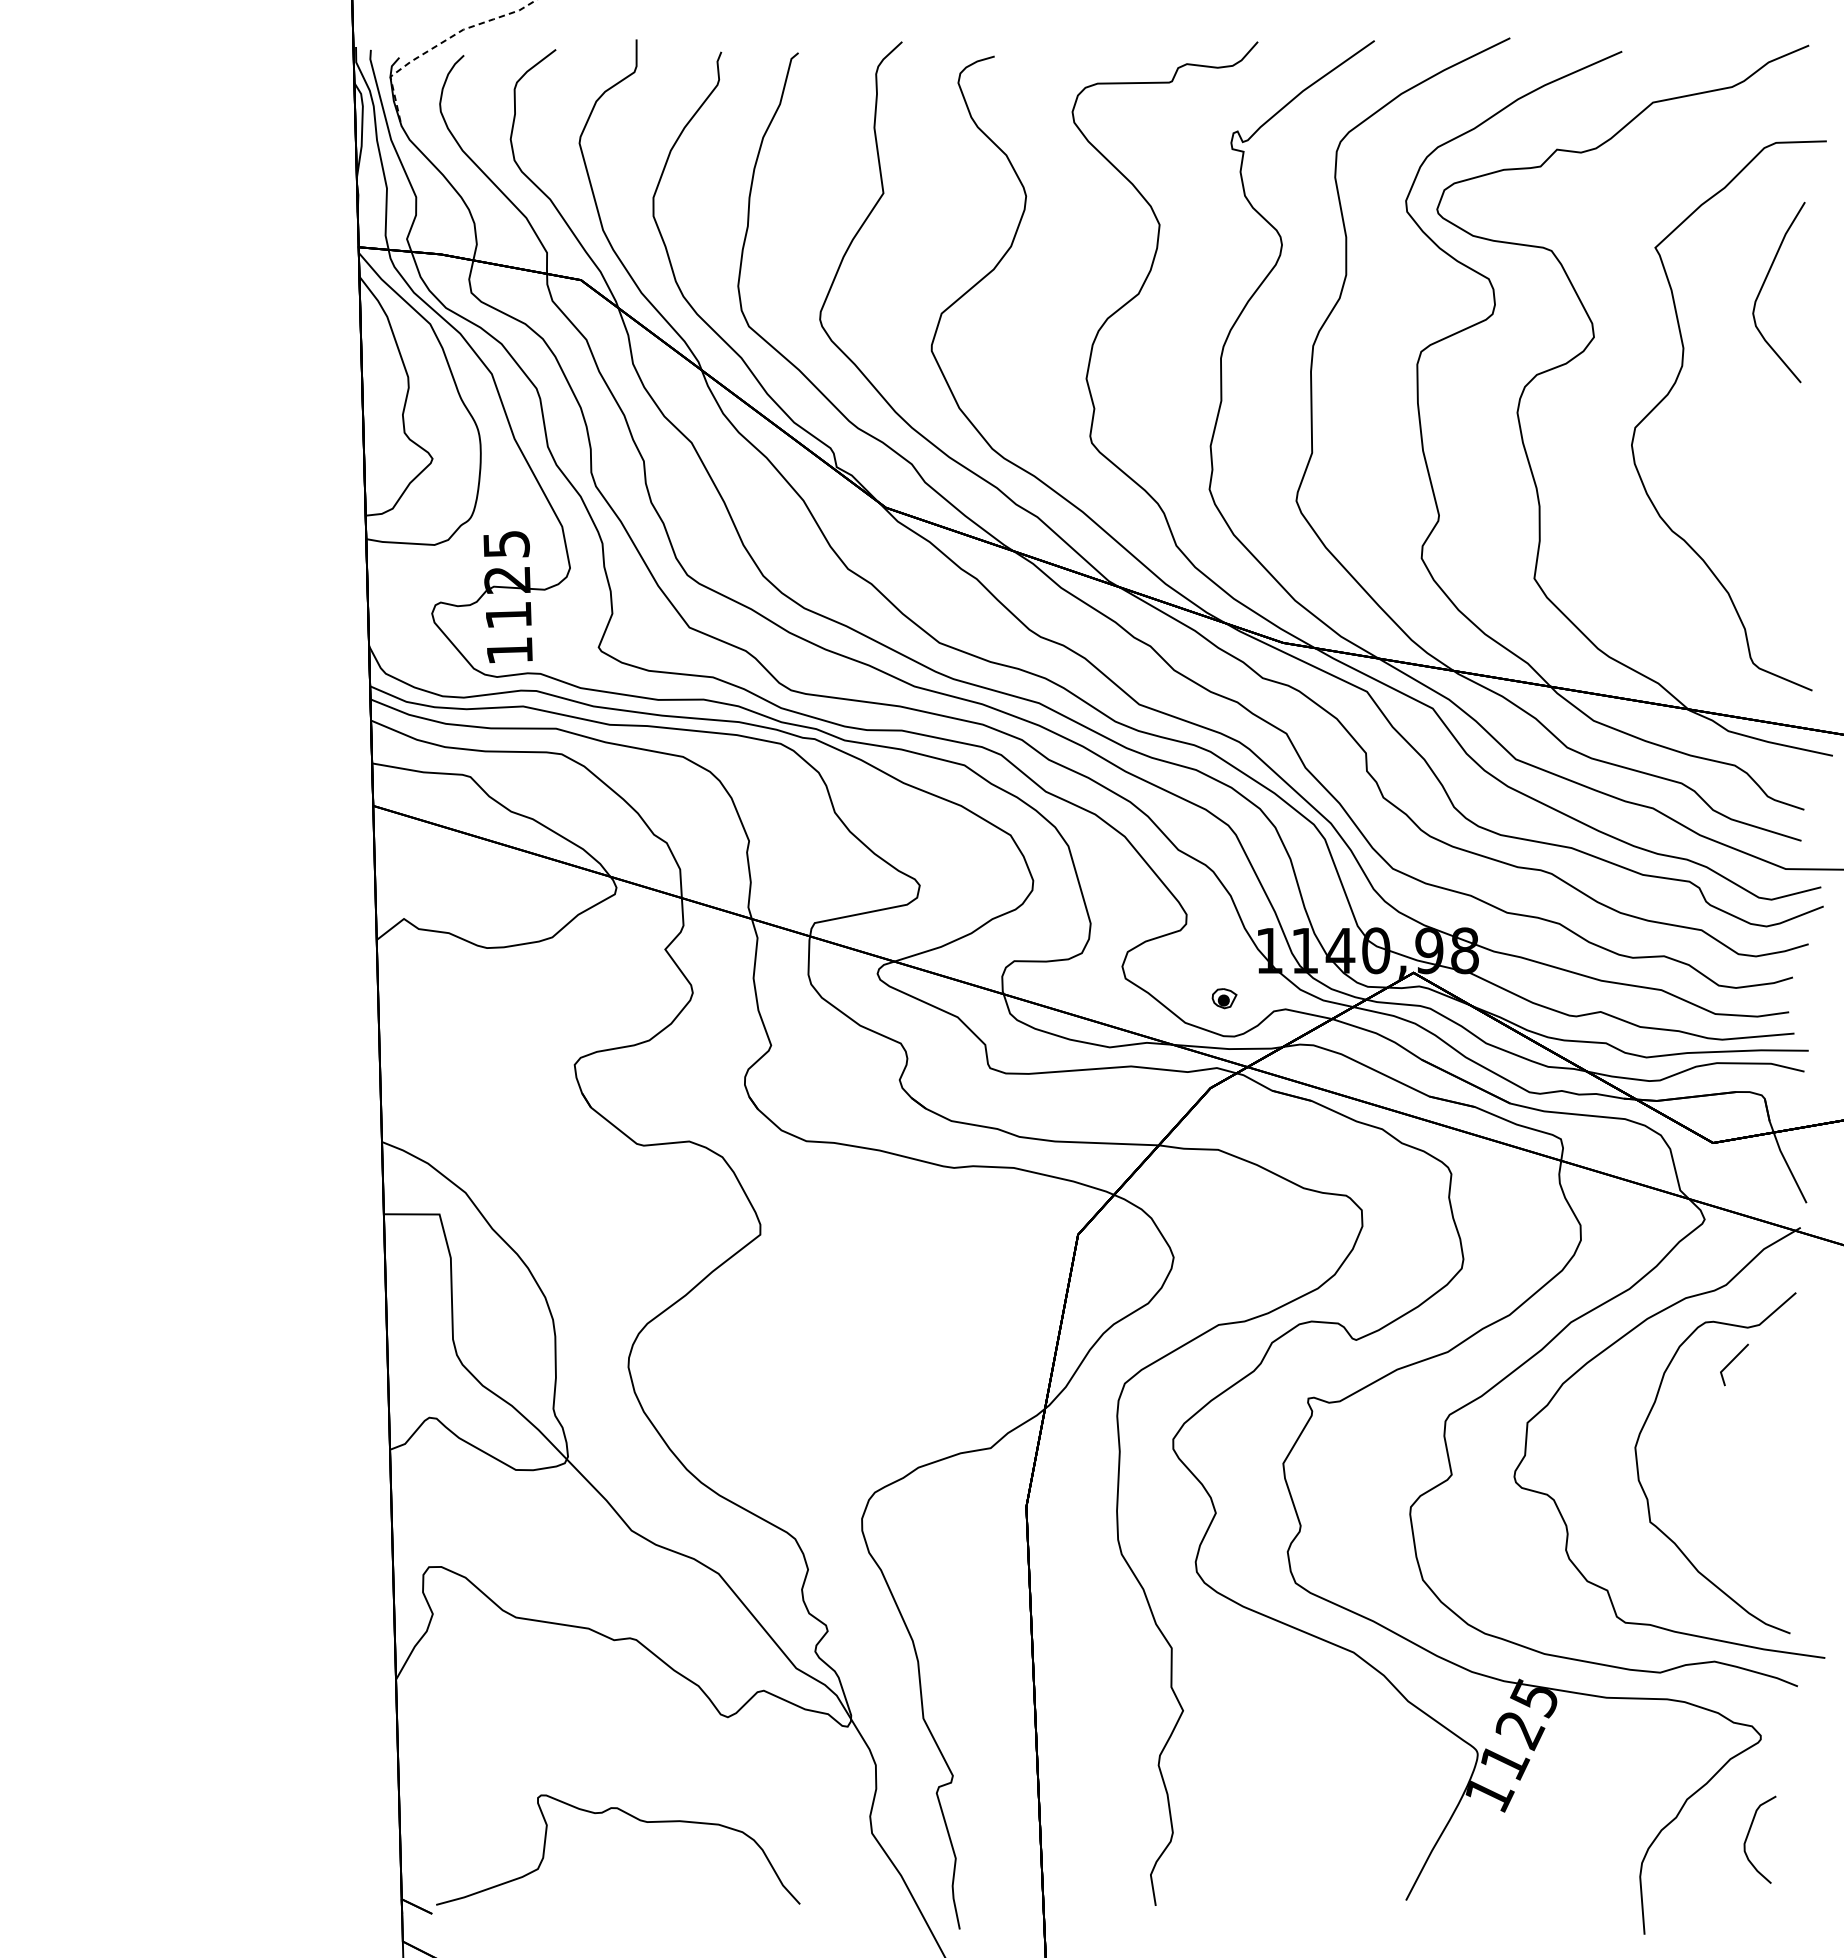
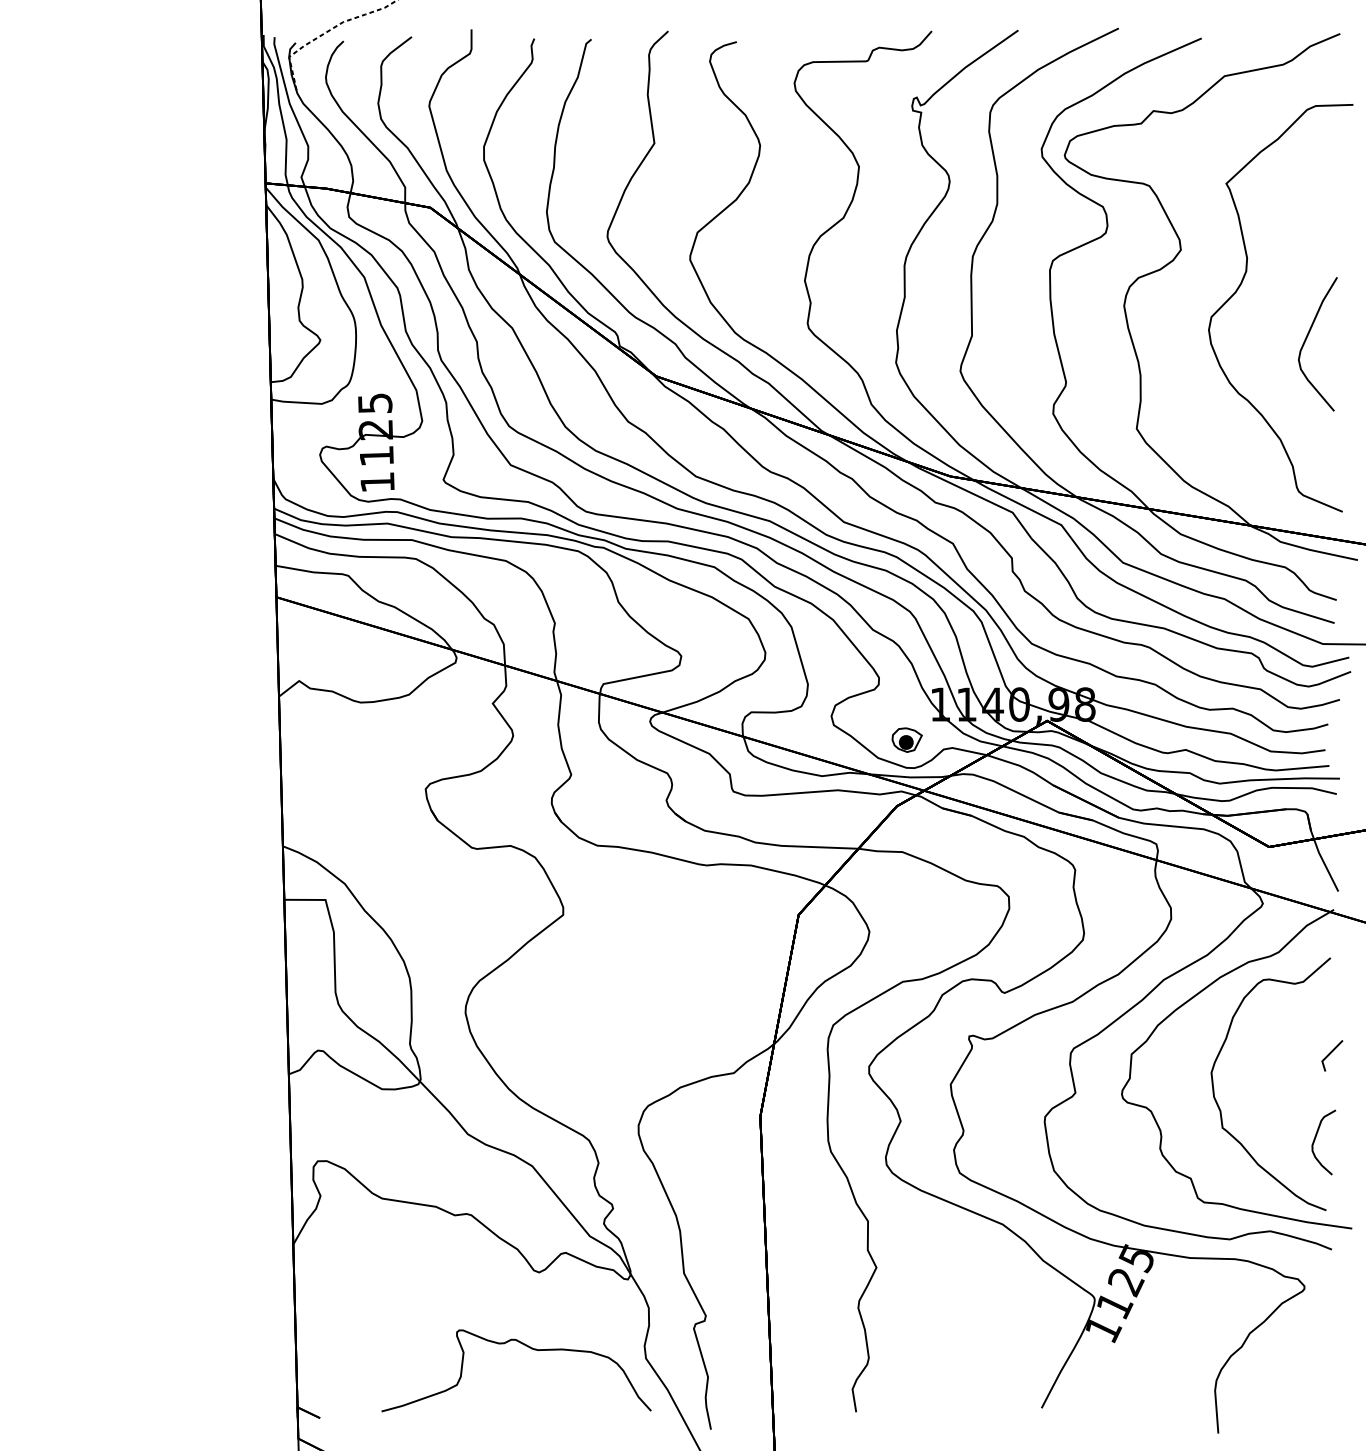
curve: (1764, 284) -> (1307, 338), moved
part: (1224, 998) -> (907, 739), size x1.67
line: (1732, 1361) -> (1330, 1053), moved
curve: (634, 1818) -> (528, 1347), moved
curve: (1748, 1836) -> (1315, 1140), moved

